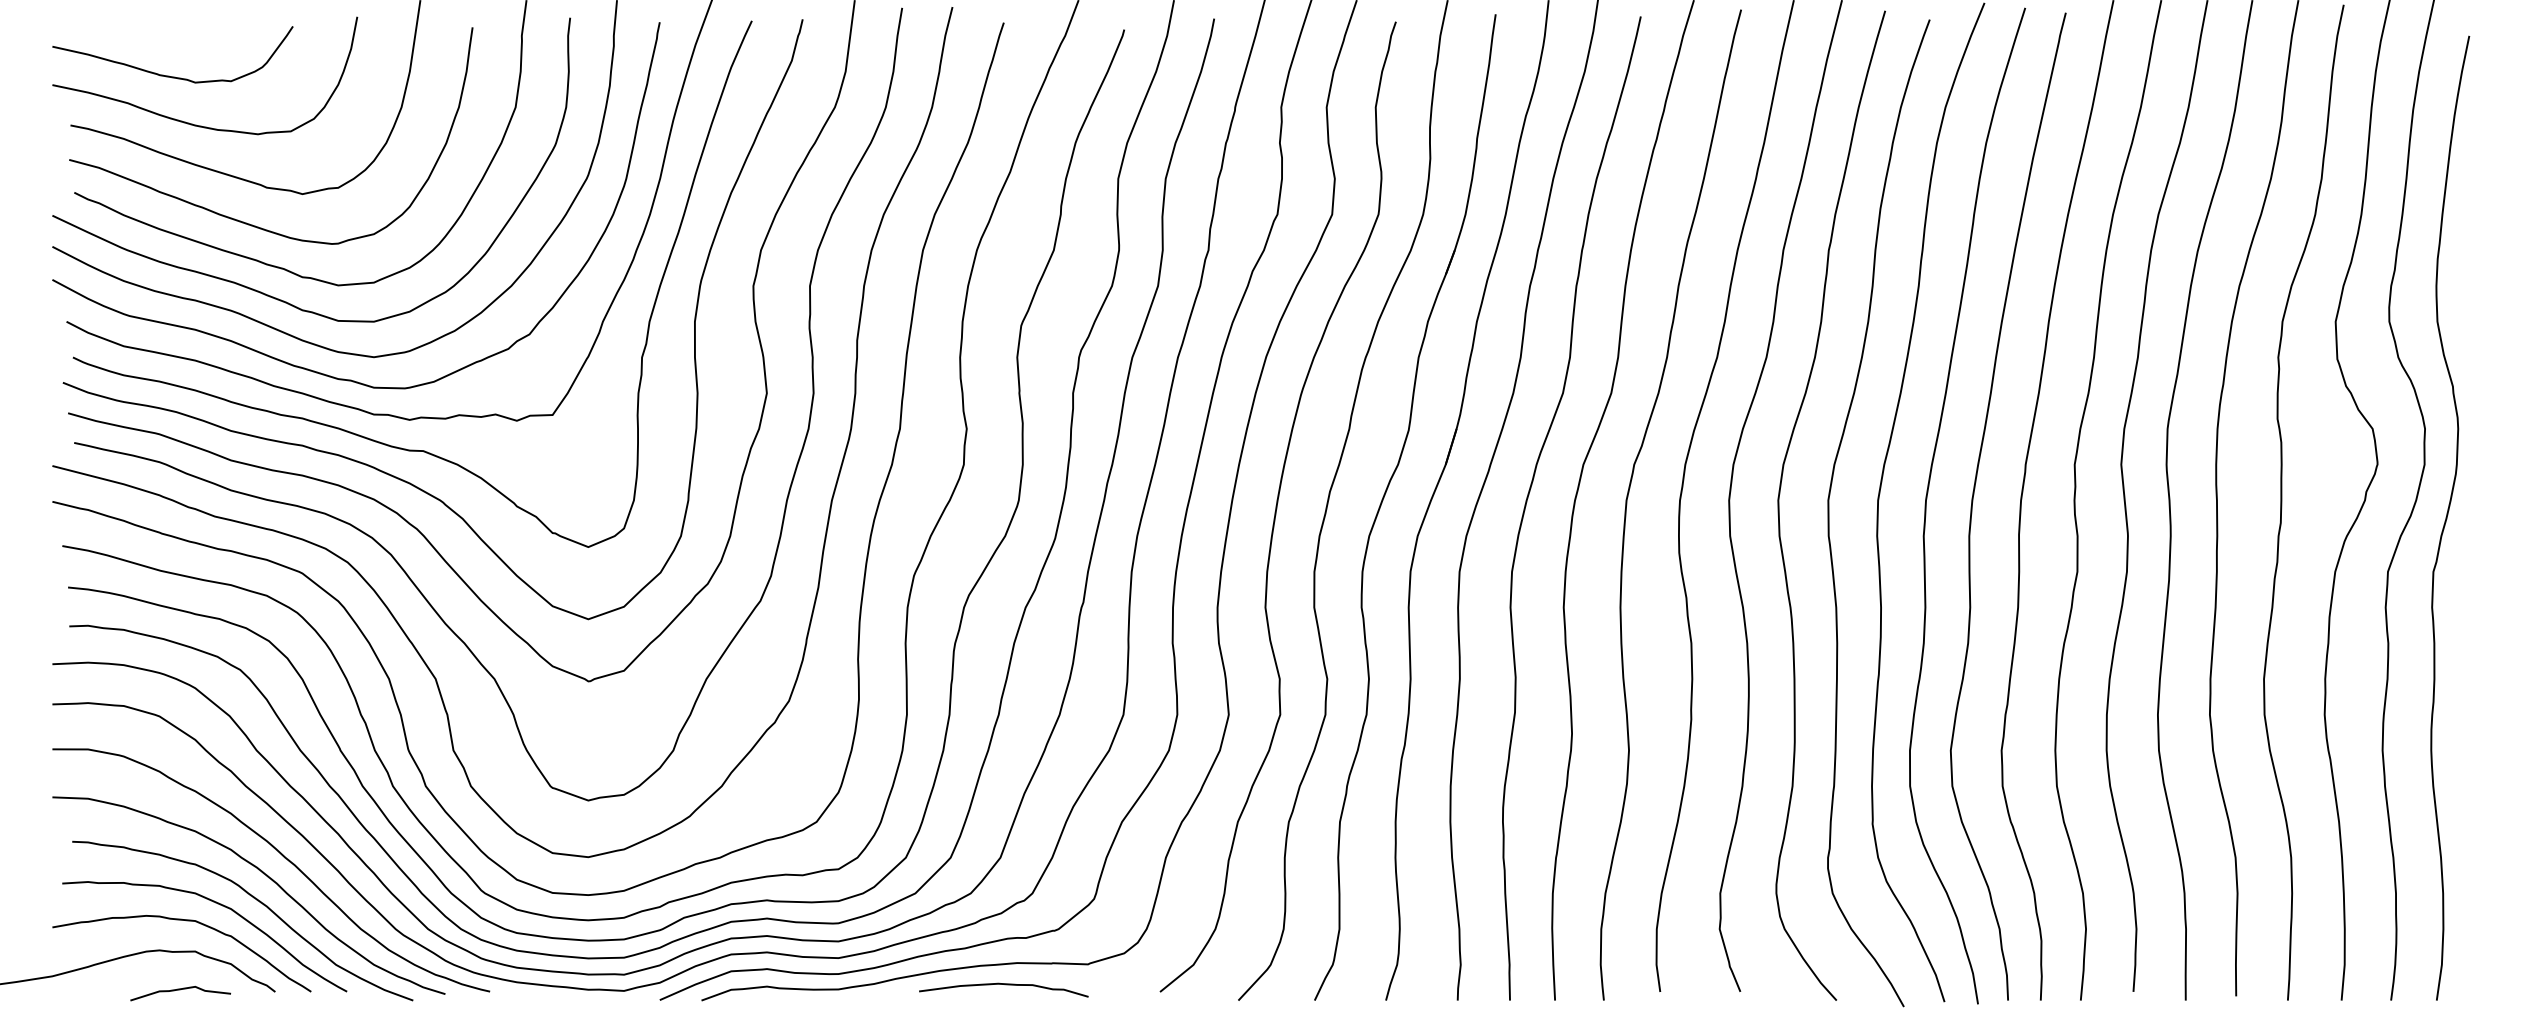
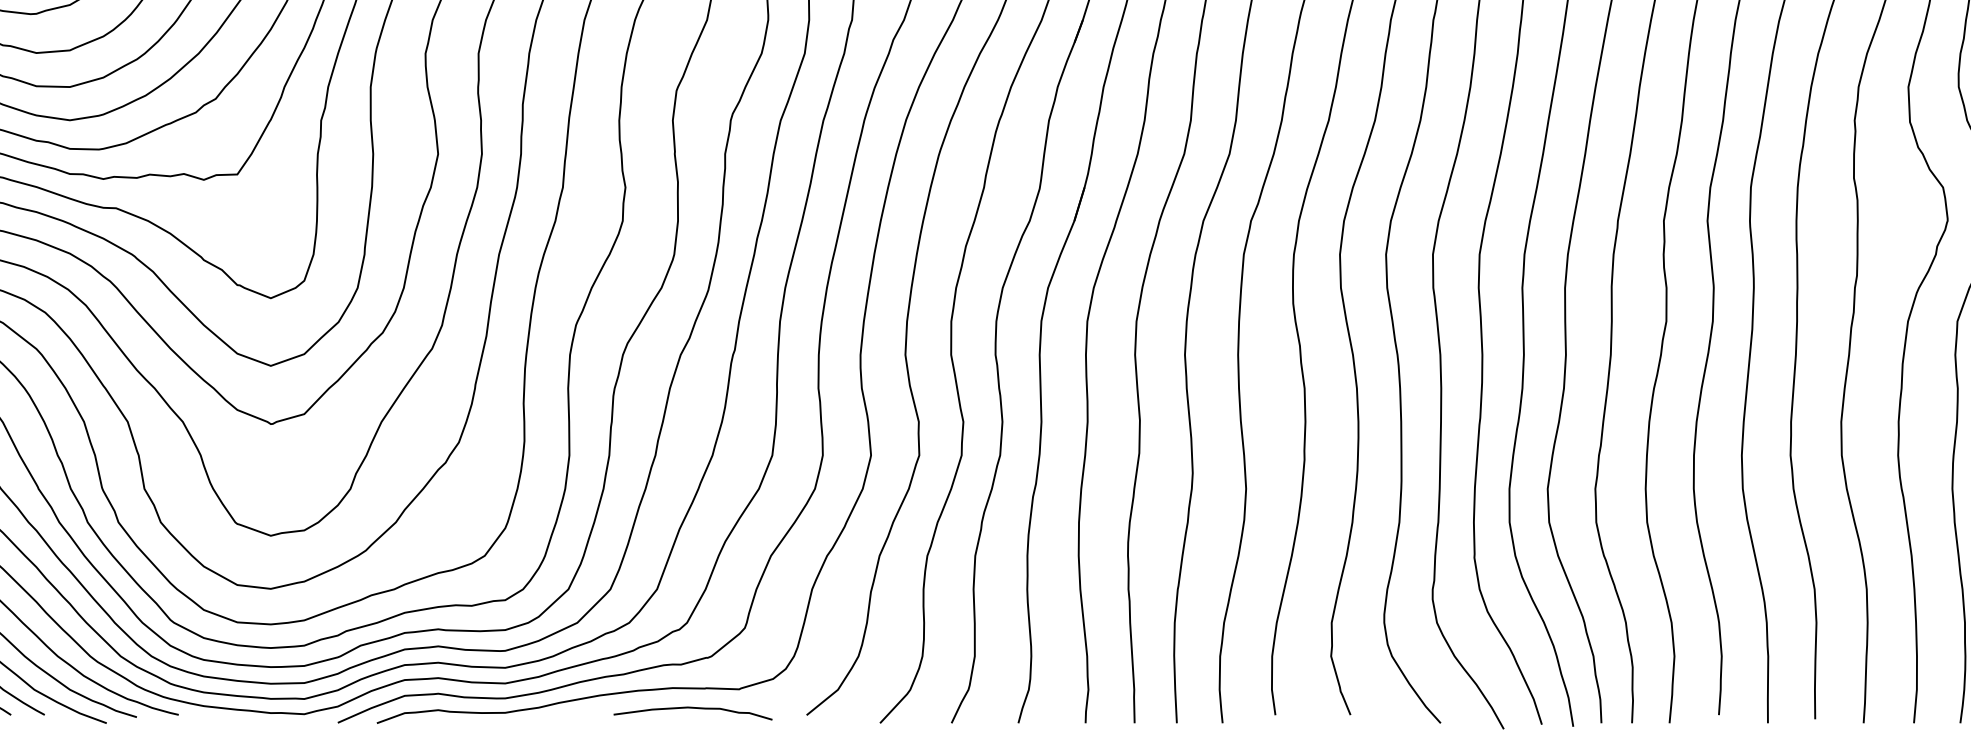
curve: (1005, 985) -> (694, 709), moved

